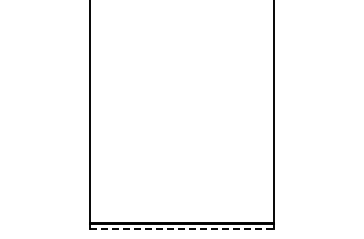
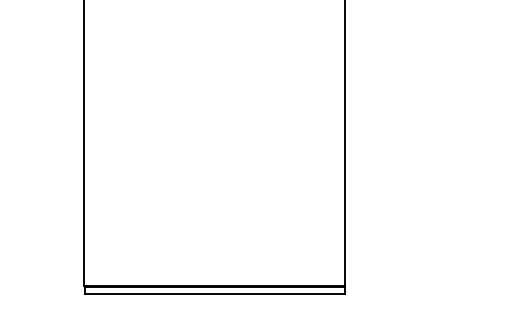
line: (182, 229) -> (215, 294), dashed -> solid

